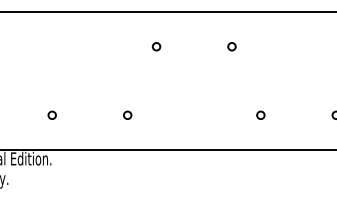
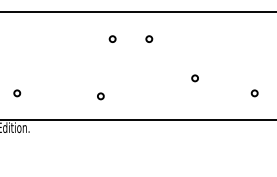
circle: (232, 45) -> (149, 38), moved
circle: (52, 115) -> (17, 93), moved
circle: (127, 115) -> (100, 96), moved
circle: (260, 115) -> (194, 78), moved

